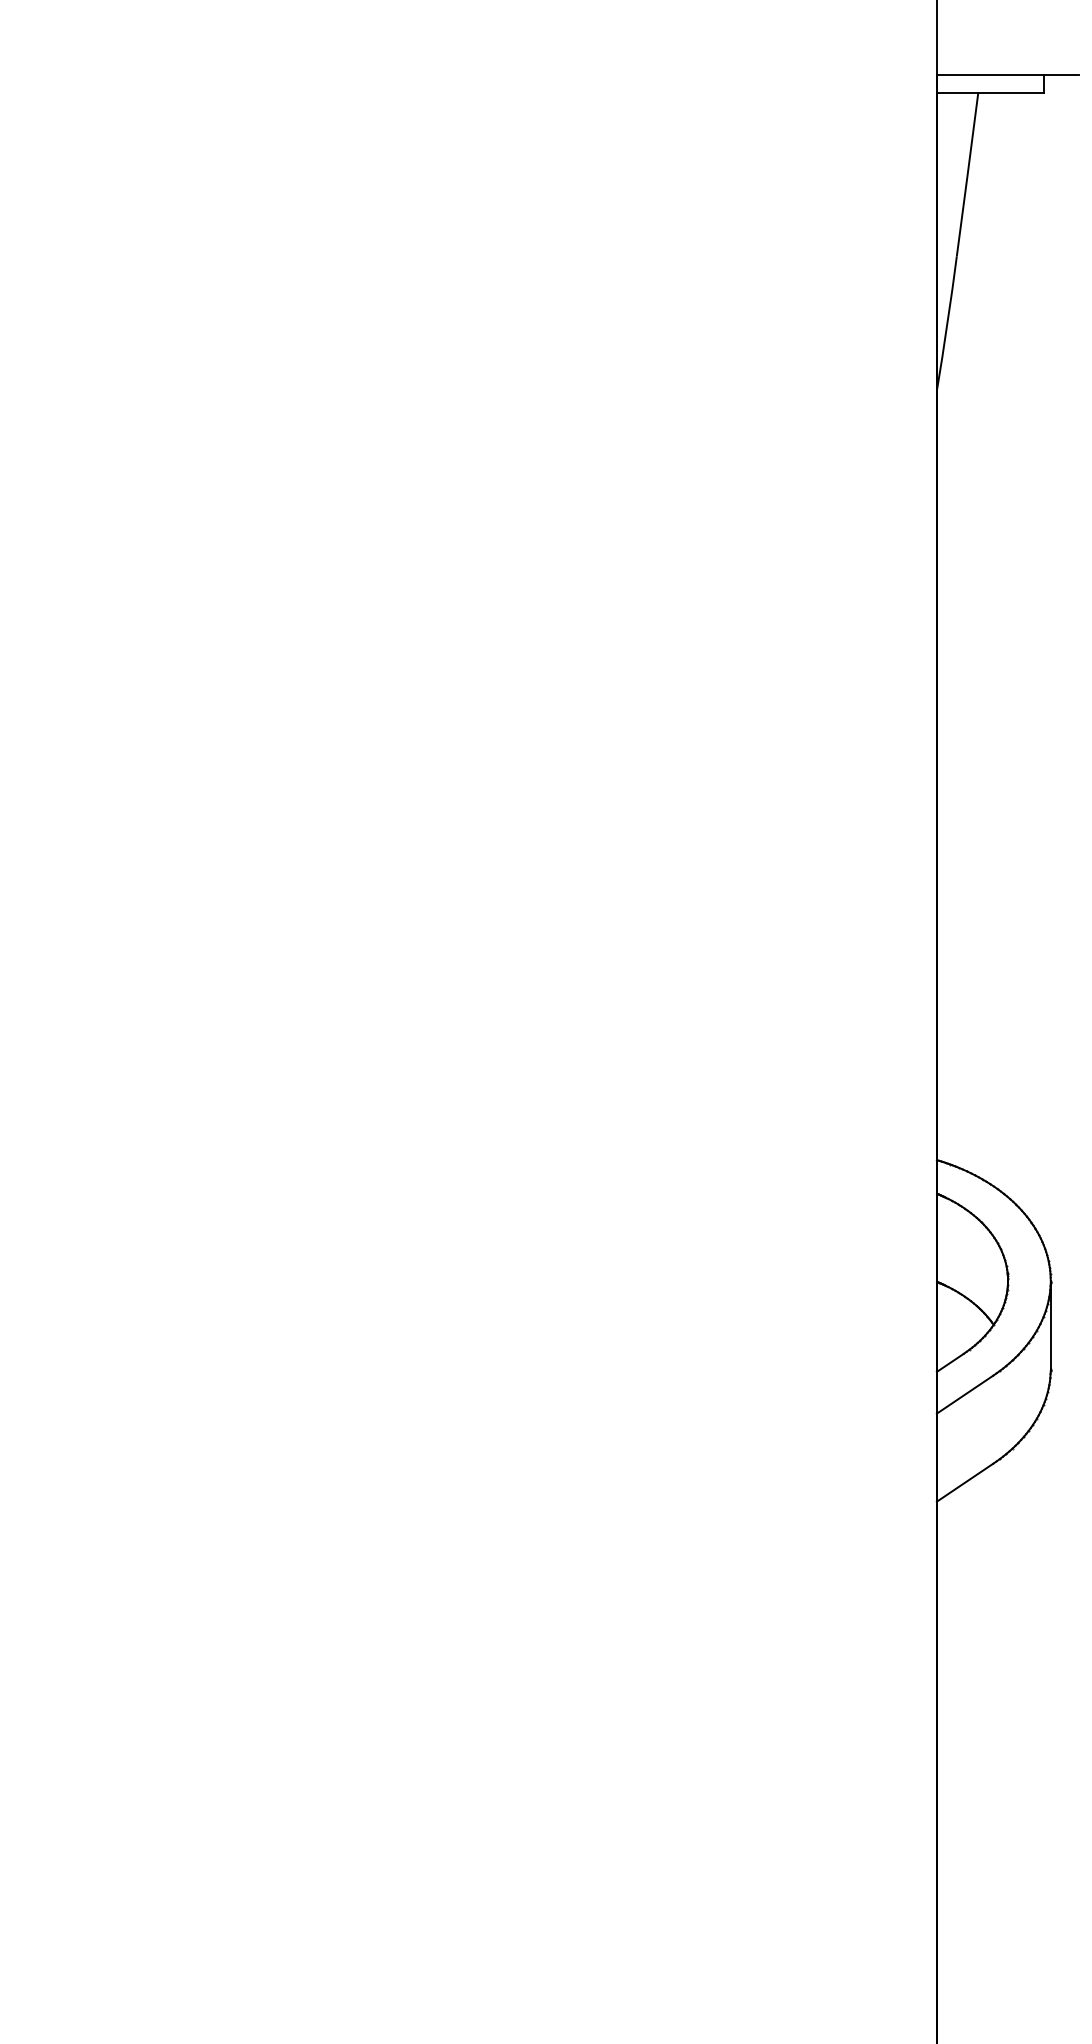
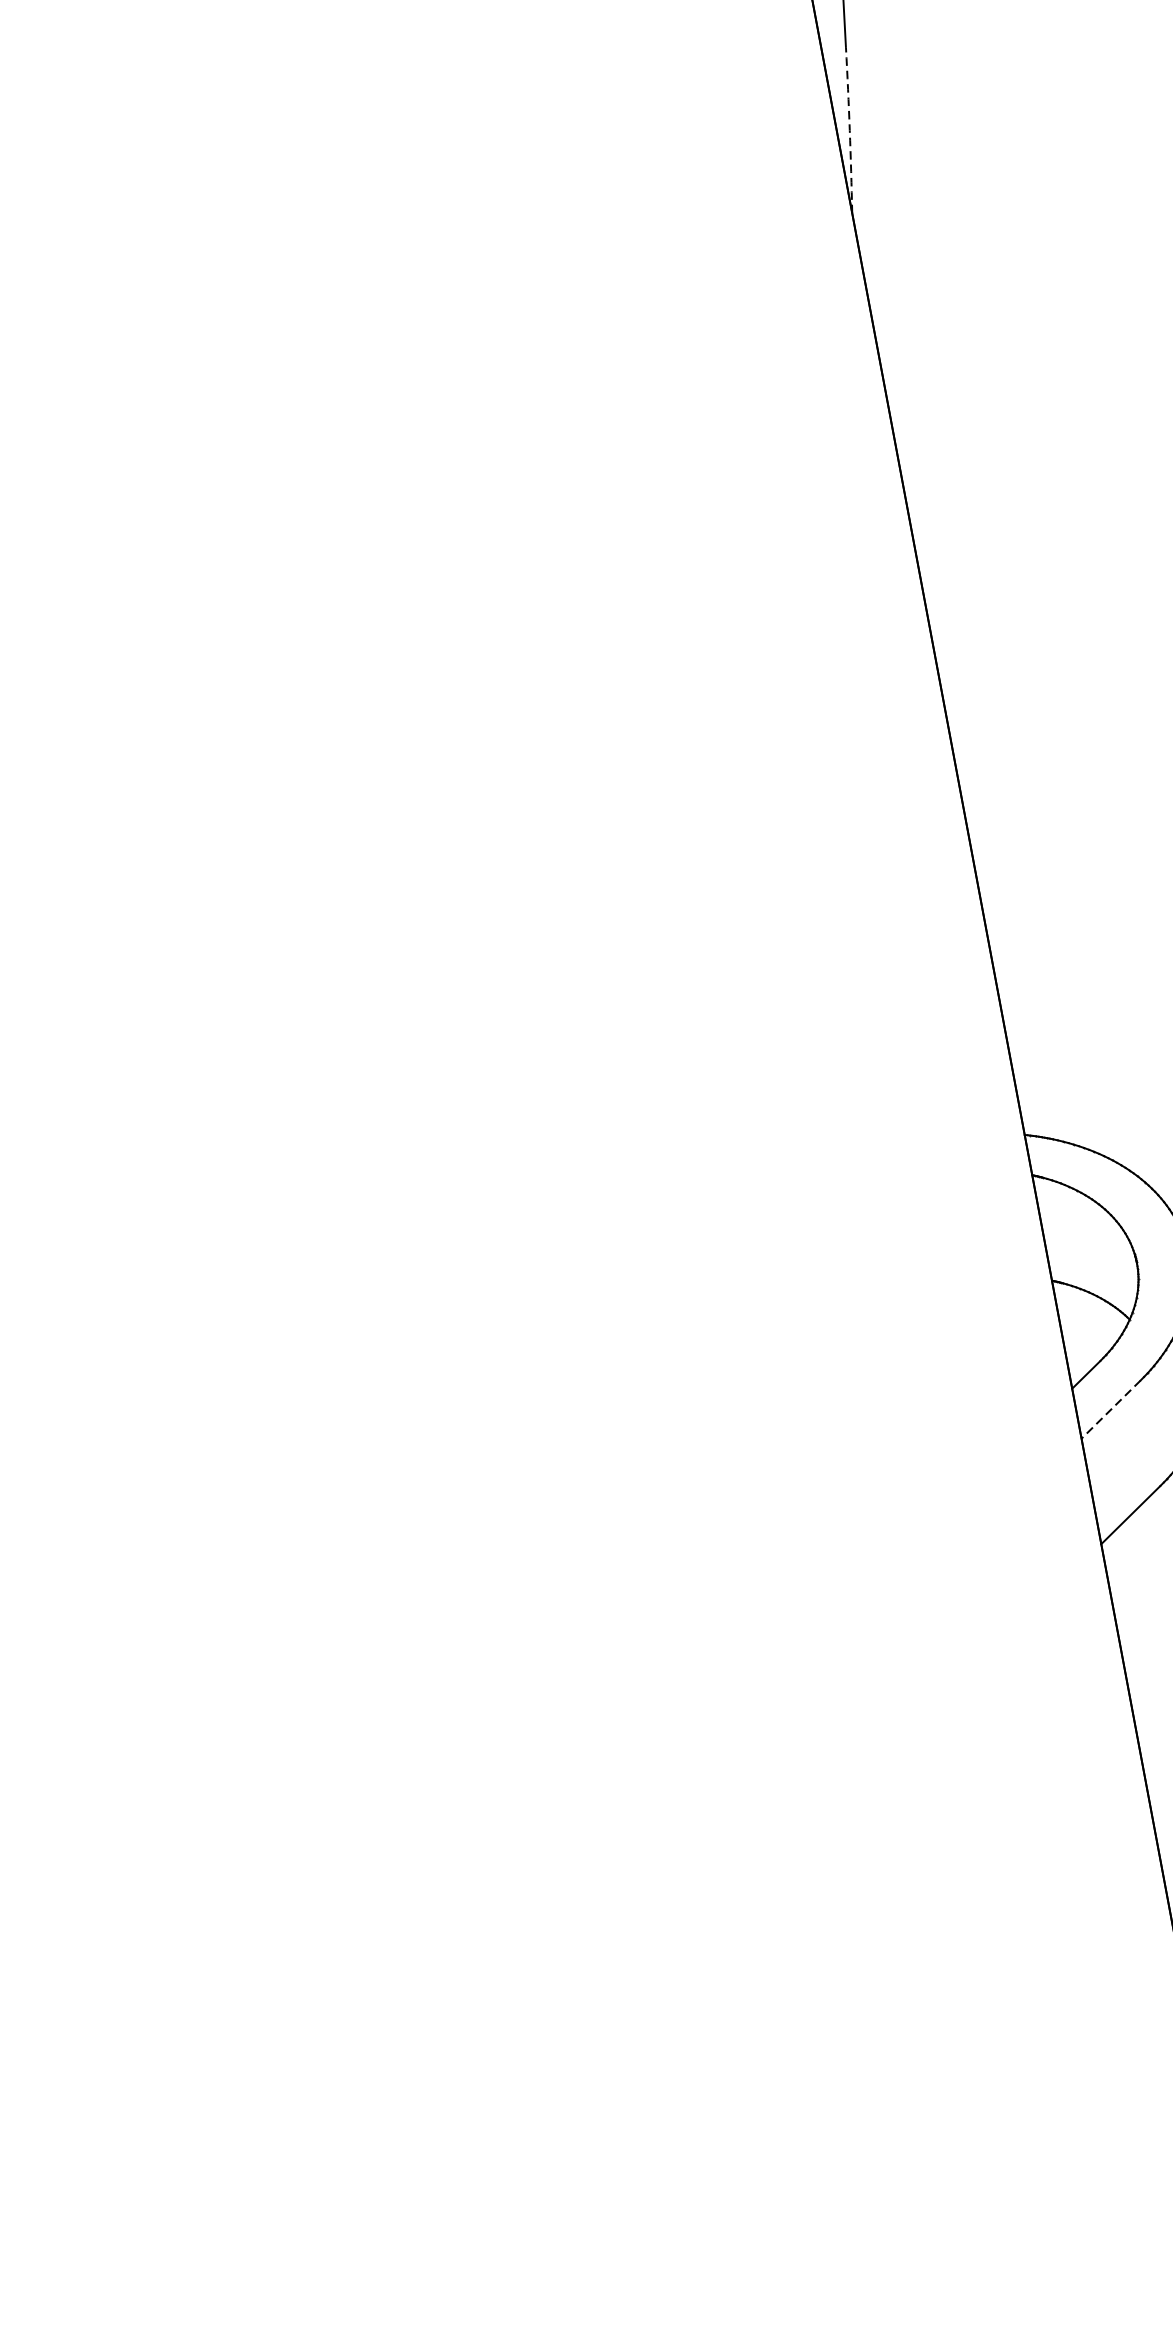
arc: (947, 323) -> (849, 130), solid -> dashed
line: (964, 1394) -> (1110, 1409), solid -> dashed

